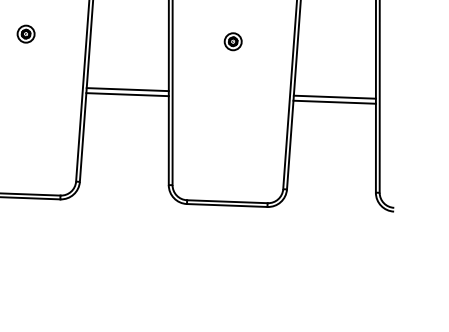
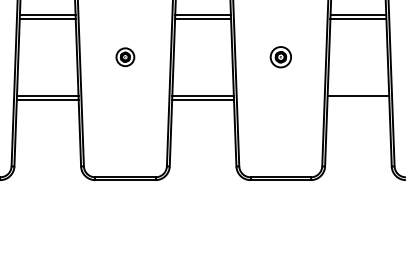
part: (26, 34) -> (125, 57), size x1.4
part: (232, 41) -> (280, 57), size x1.6
line: (334, 101) -> (358, 99), removed

